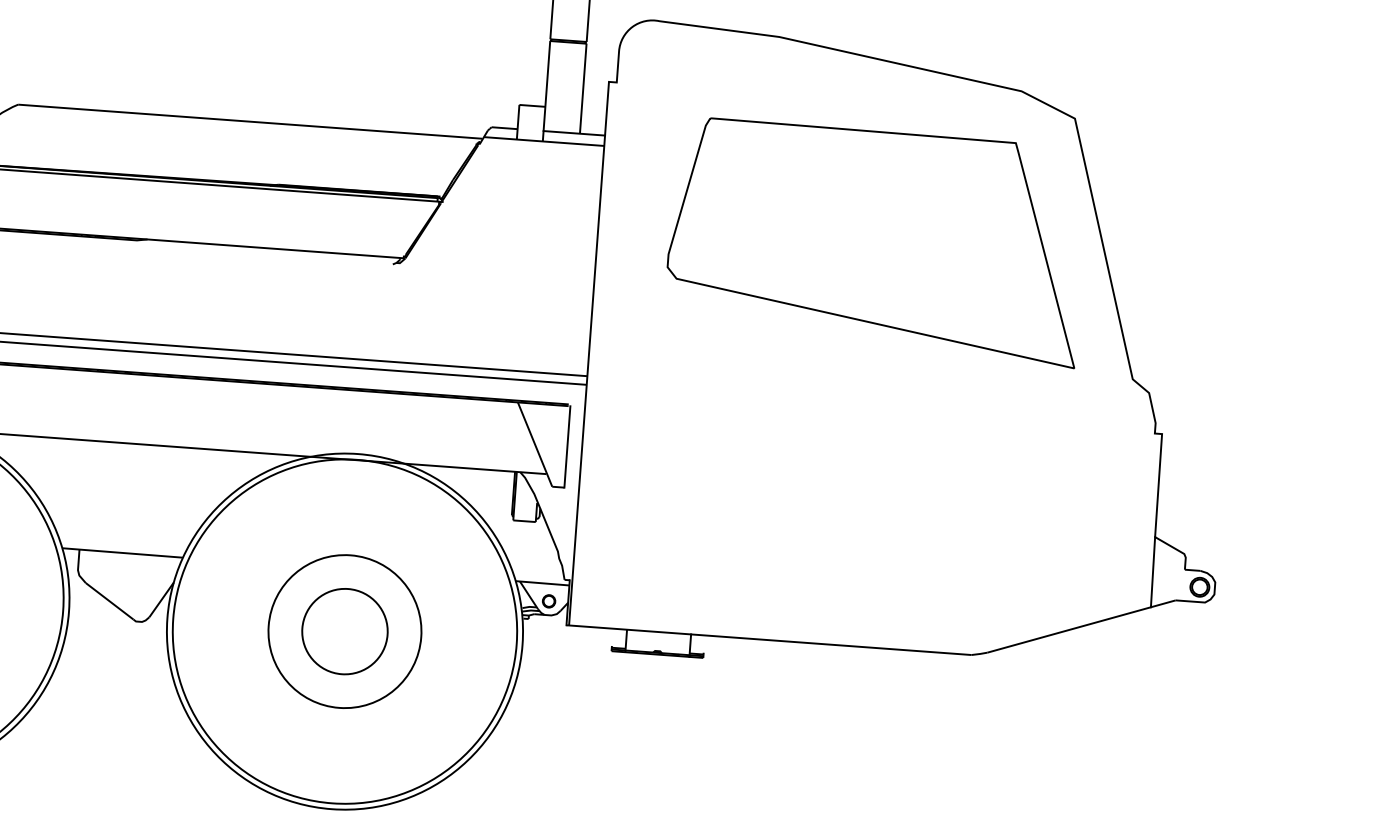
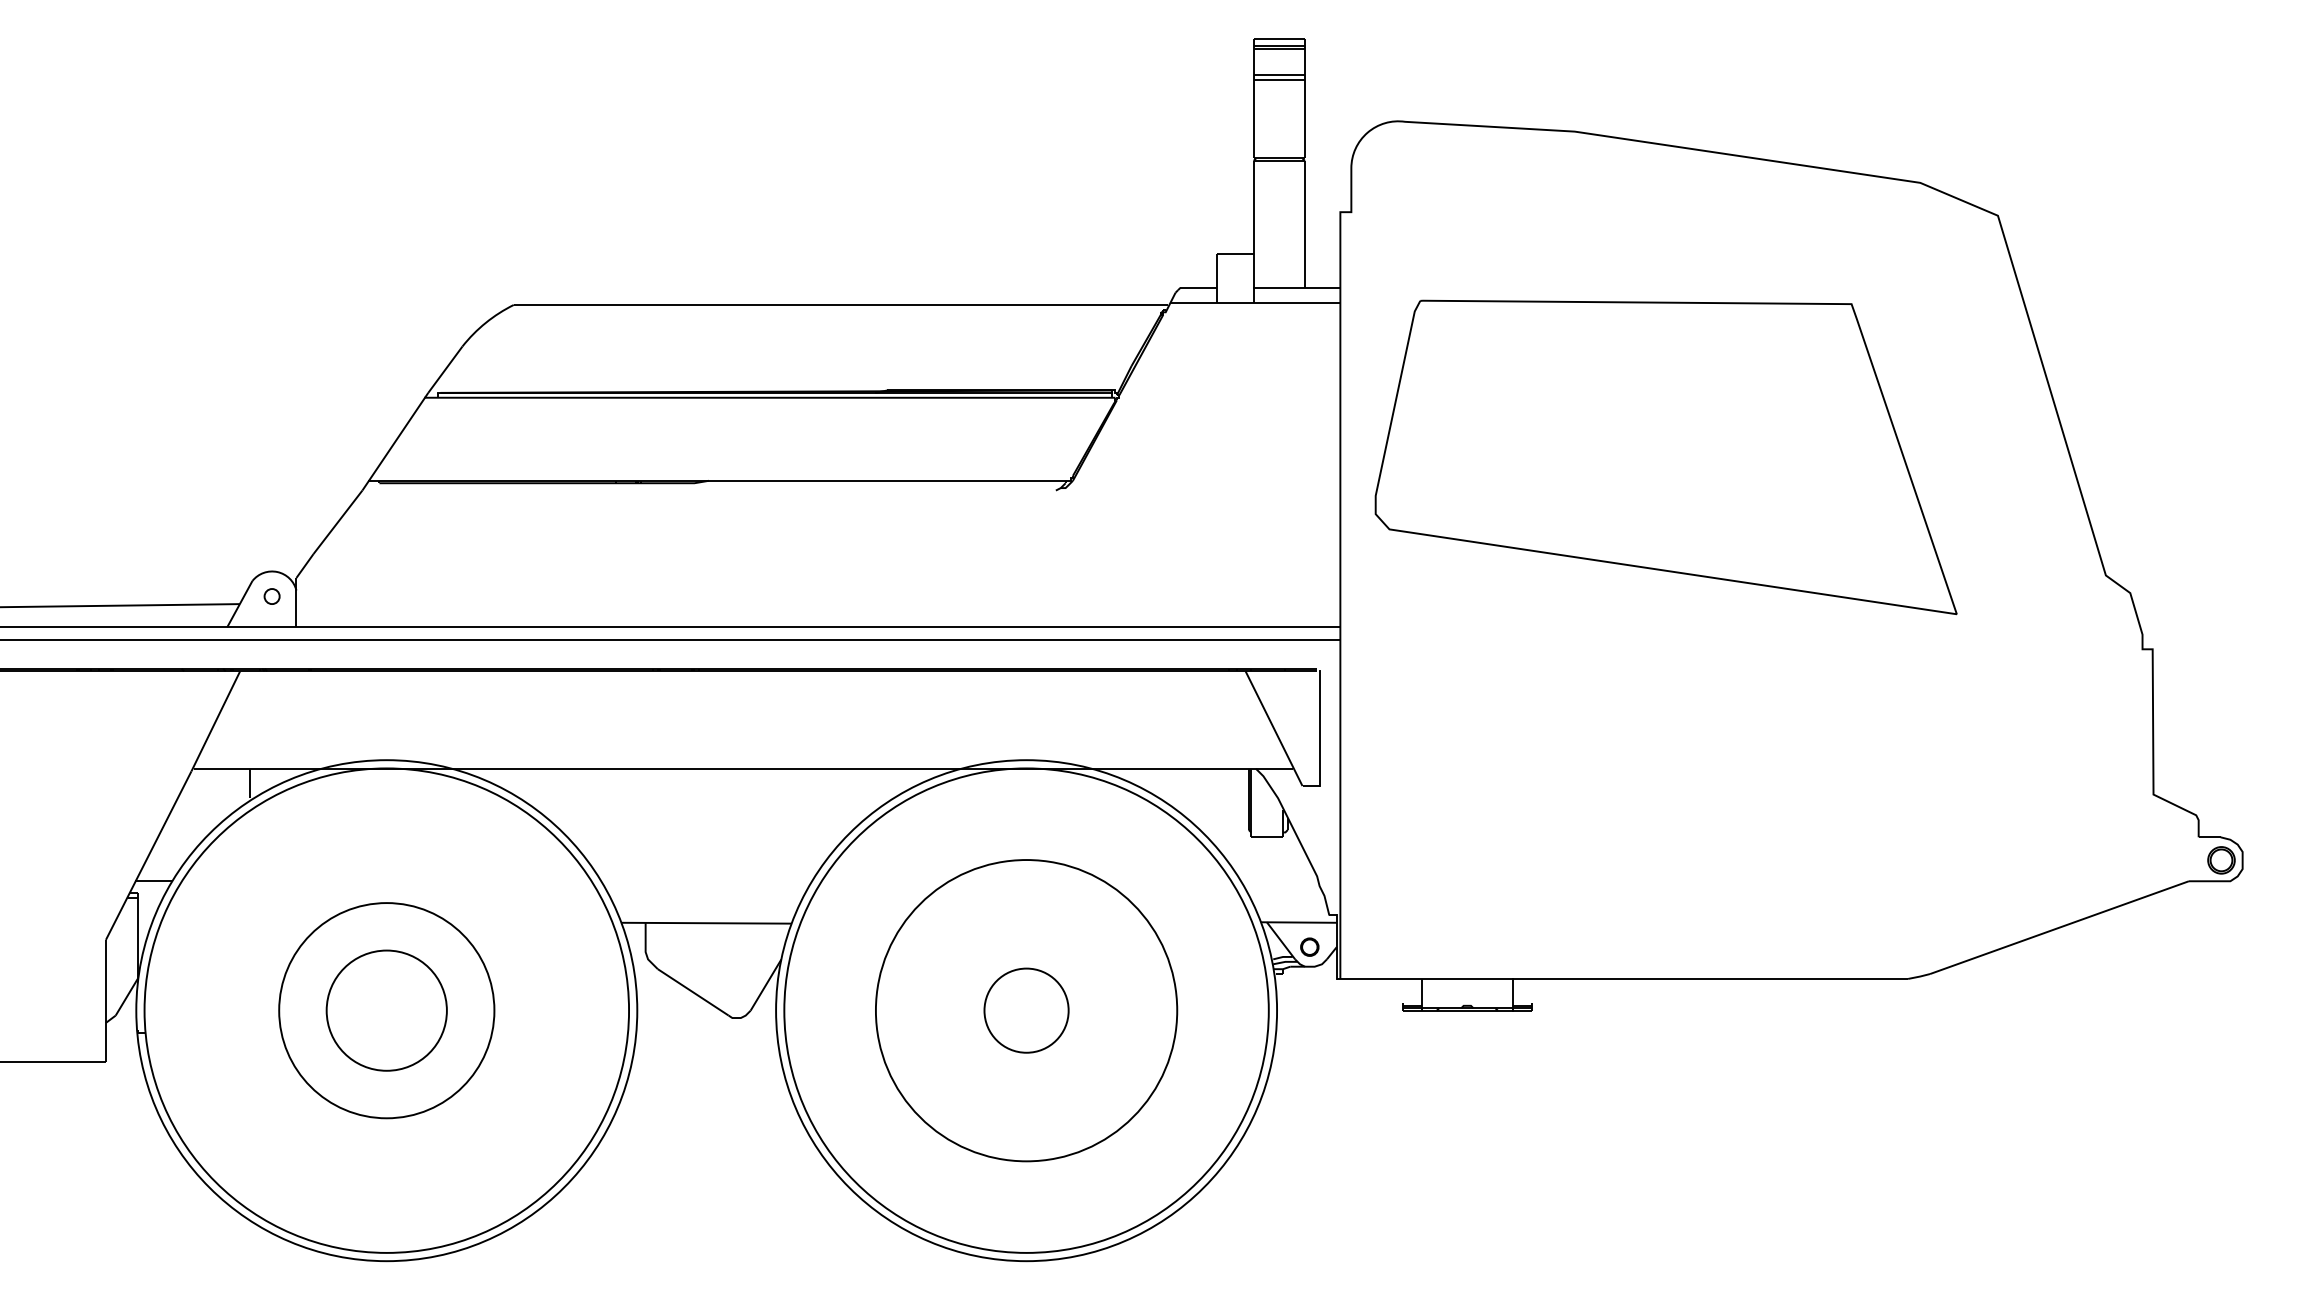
part: (875, 242) -> (1665, 457), moved
line: (1152, 571) -> (2153, 843), removed
circle: (344, 631) -> (1026, 1010), size x0.7
circle: (344, 631) -> (1026, 1010), size x1.4

